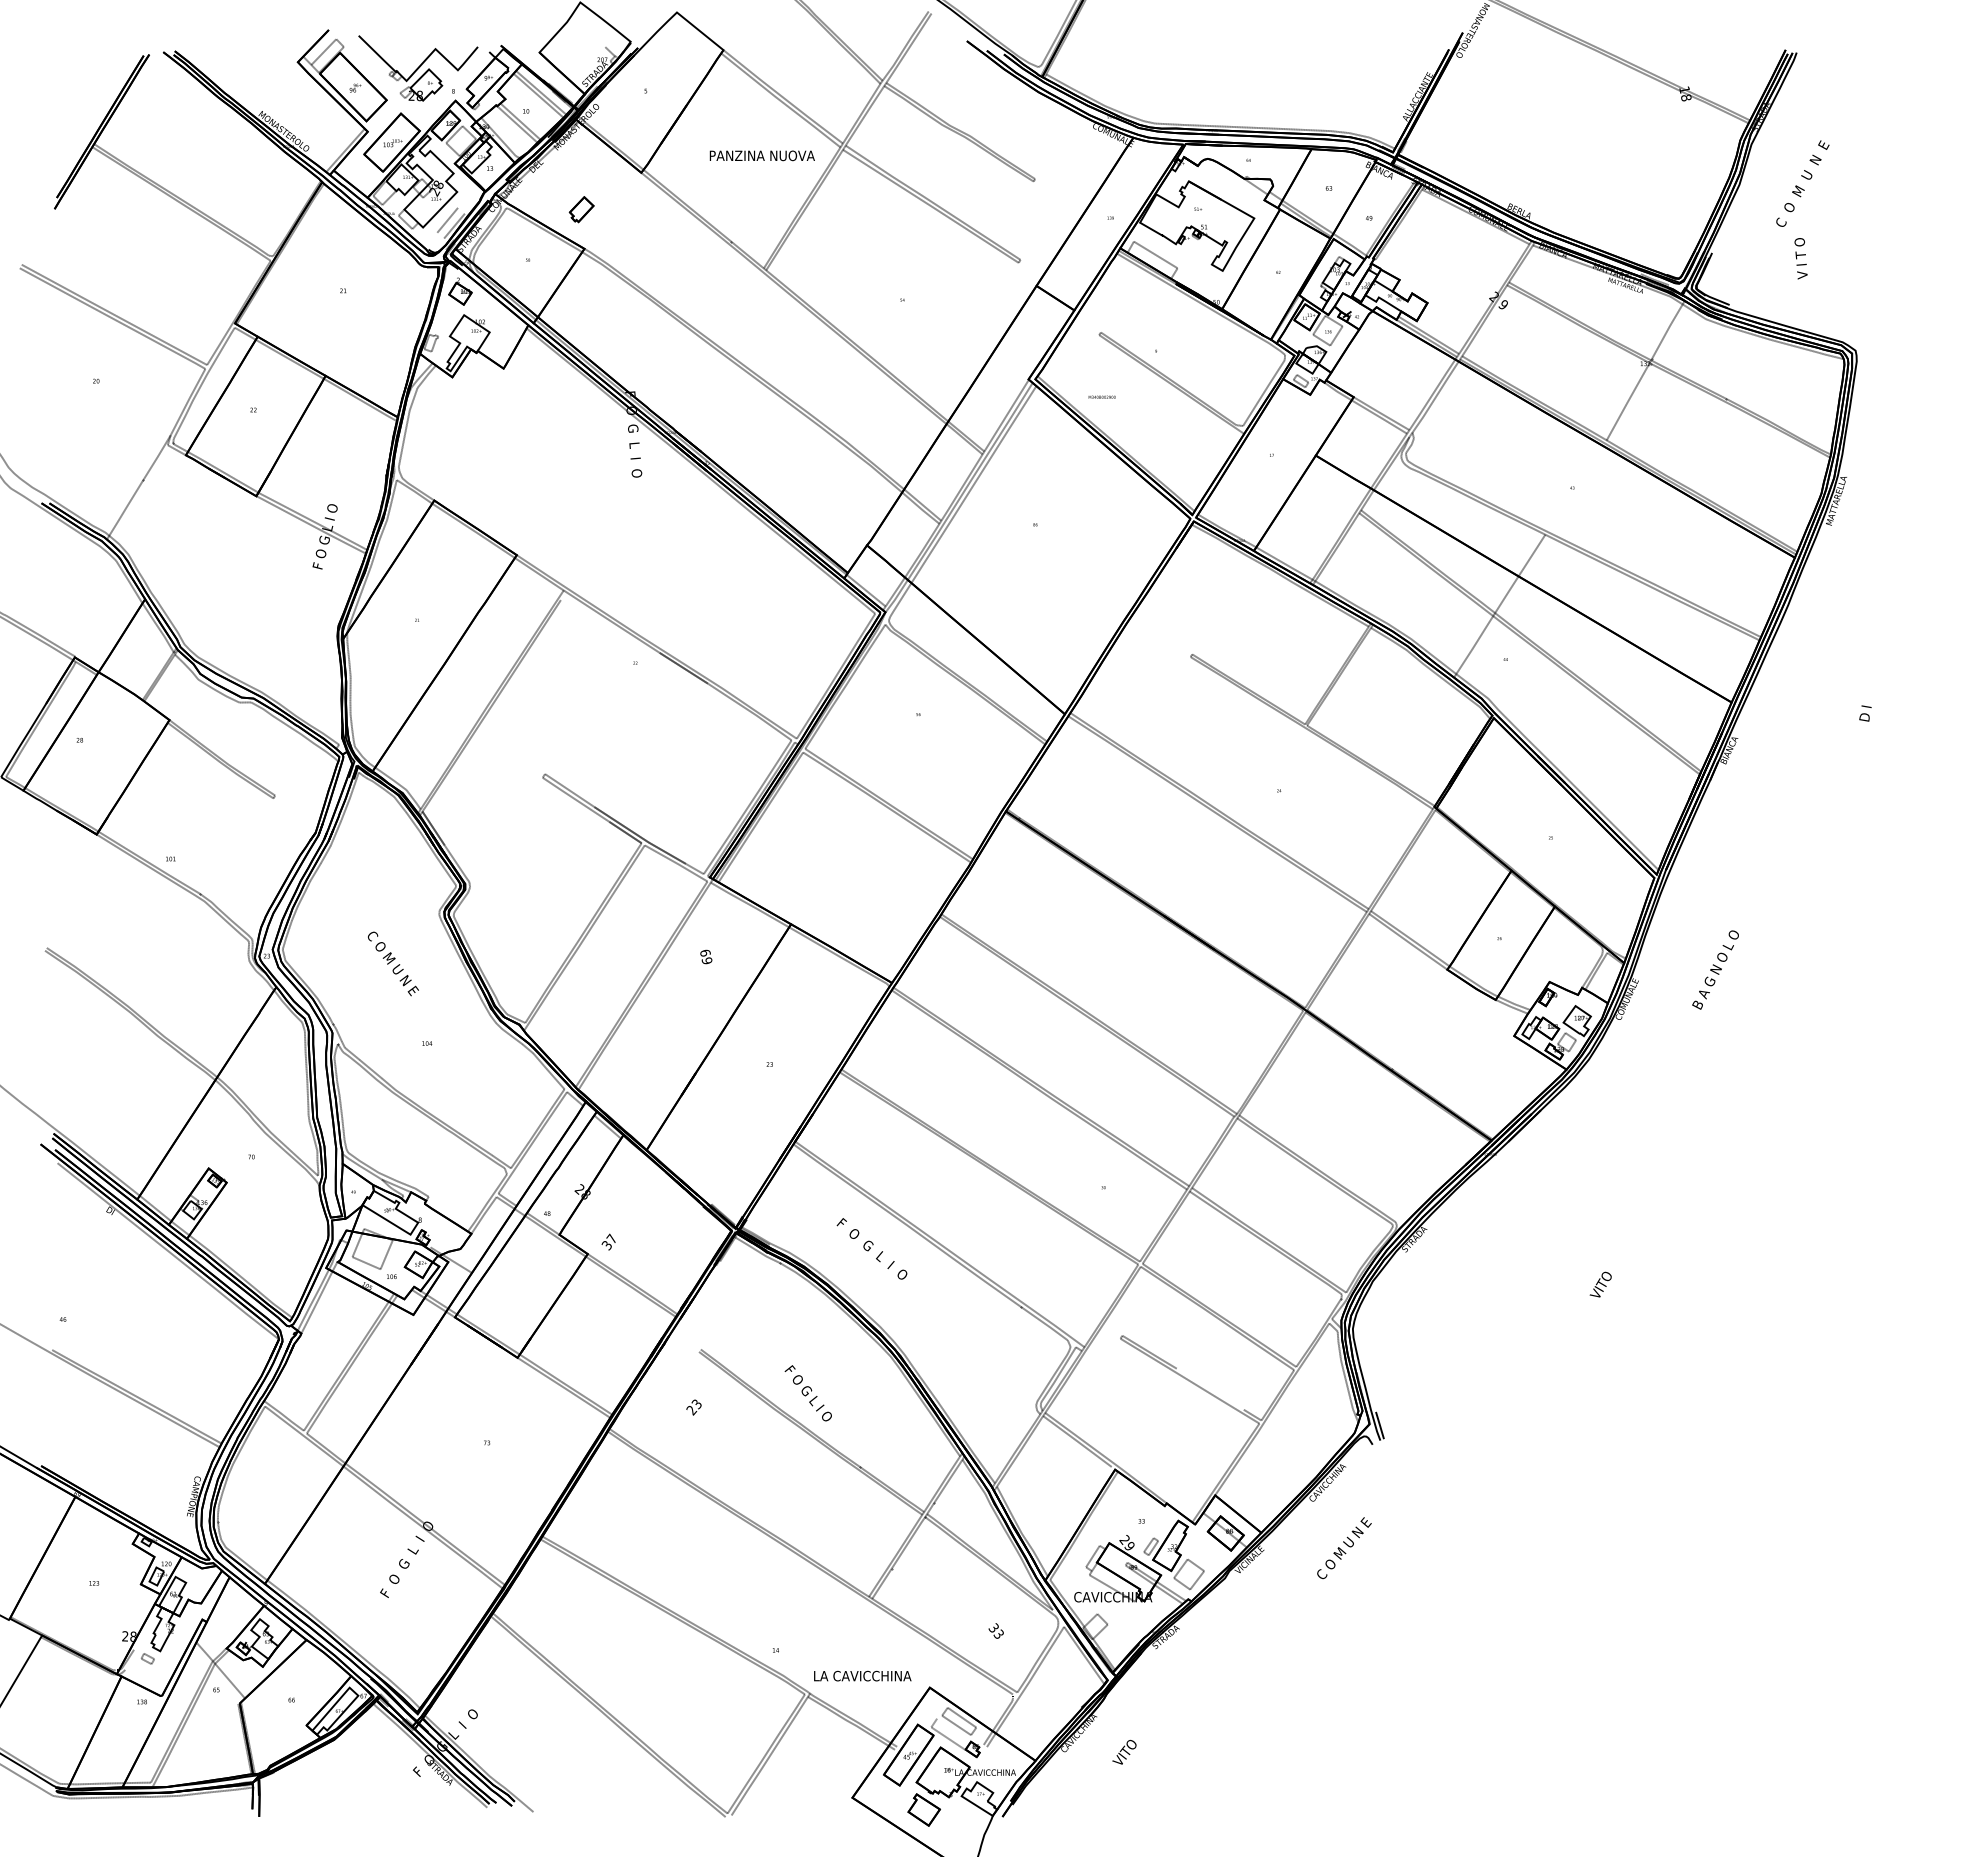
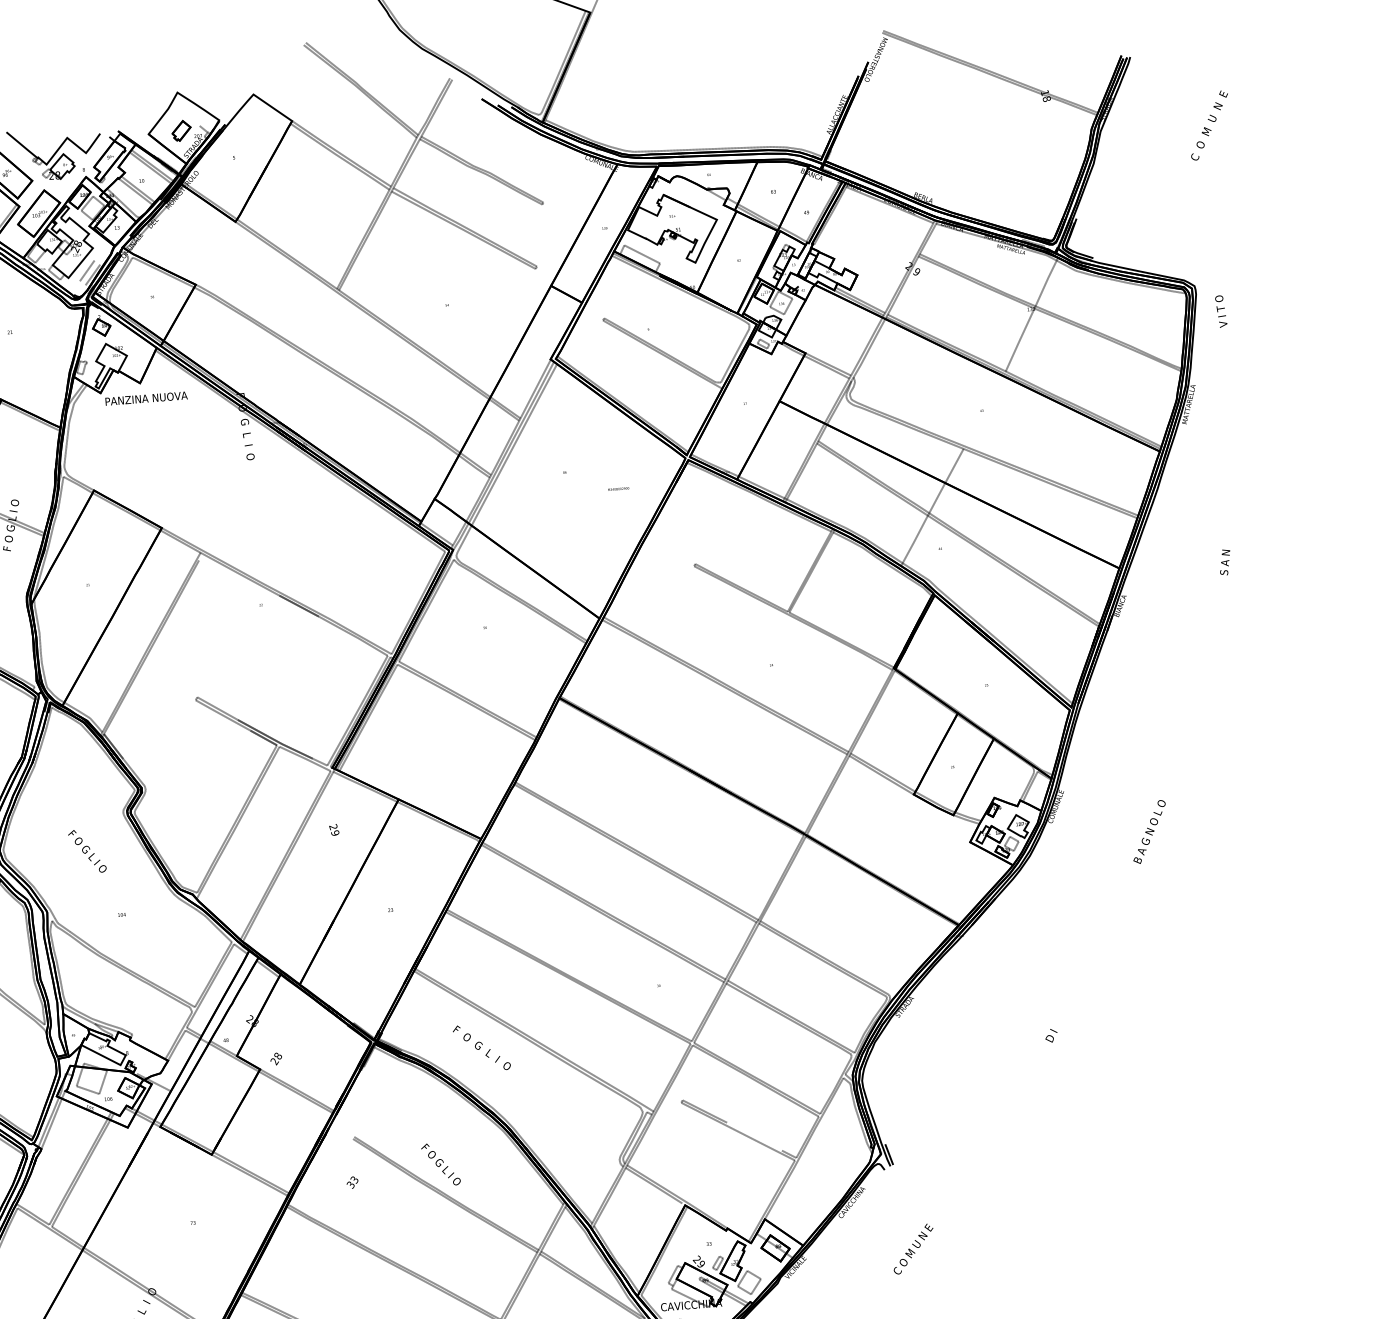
text: (761, 155) -> (145, 398), moved
text: (1802, 183) -> (1209, 125), moved
part: (581, 209) -> (181, 130), moved
text: (1800, 258) -> (1220, 311), moved
text: (1101, 396) -> (618, 488), moved
text: (1866, 704) -> (1224, 561), D I -> S A N
text: (704, 952) -> (332, 826), 69 -> 29
text: (392, 963) -> (89, 854), C O M U N E -> F O G L I O
text: (1715, 969) -> (1149, 831), moved
text: (609, 1241) -> (276, 1058), 37 -> 28
text: (1600, 1285) -> (1052, 1031), VITO -> D I
text: (691, 1410) -> (350, 1185), 23 -> 33
text: (1344, 1548) -> (913, 1249), moved

